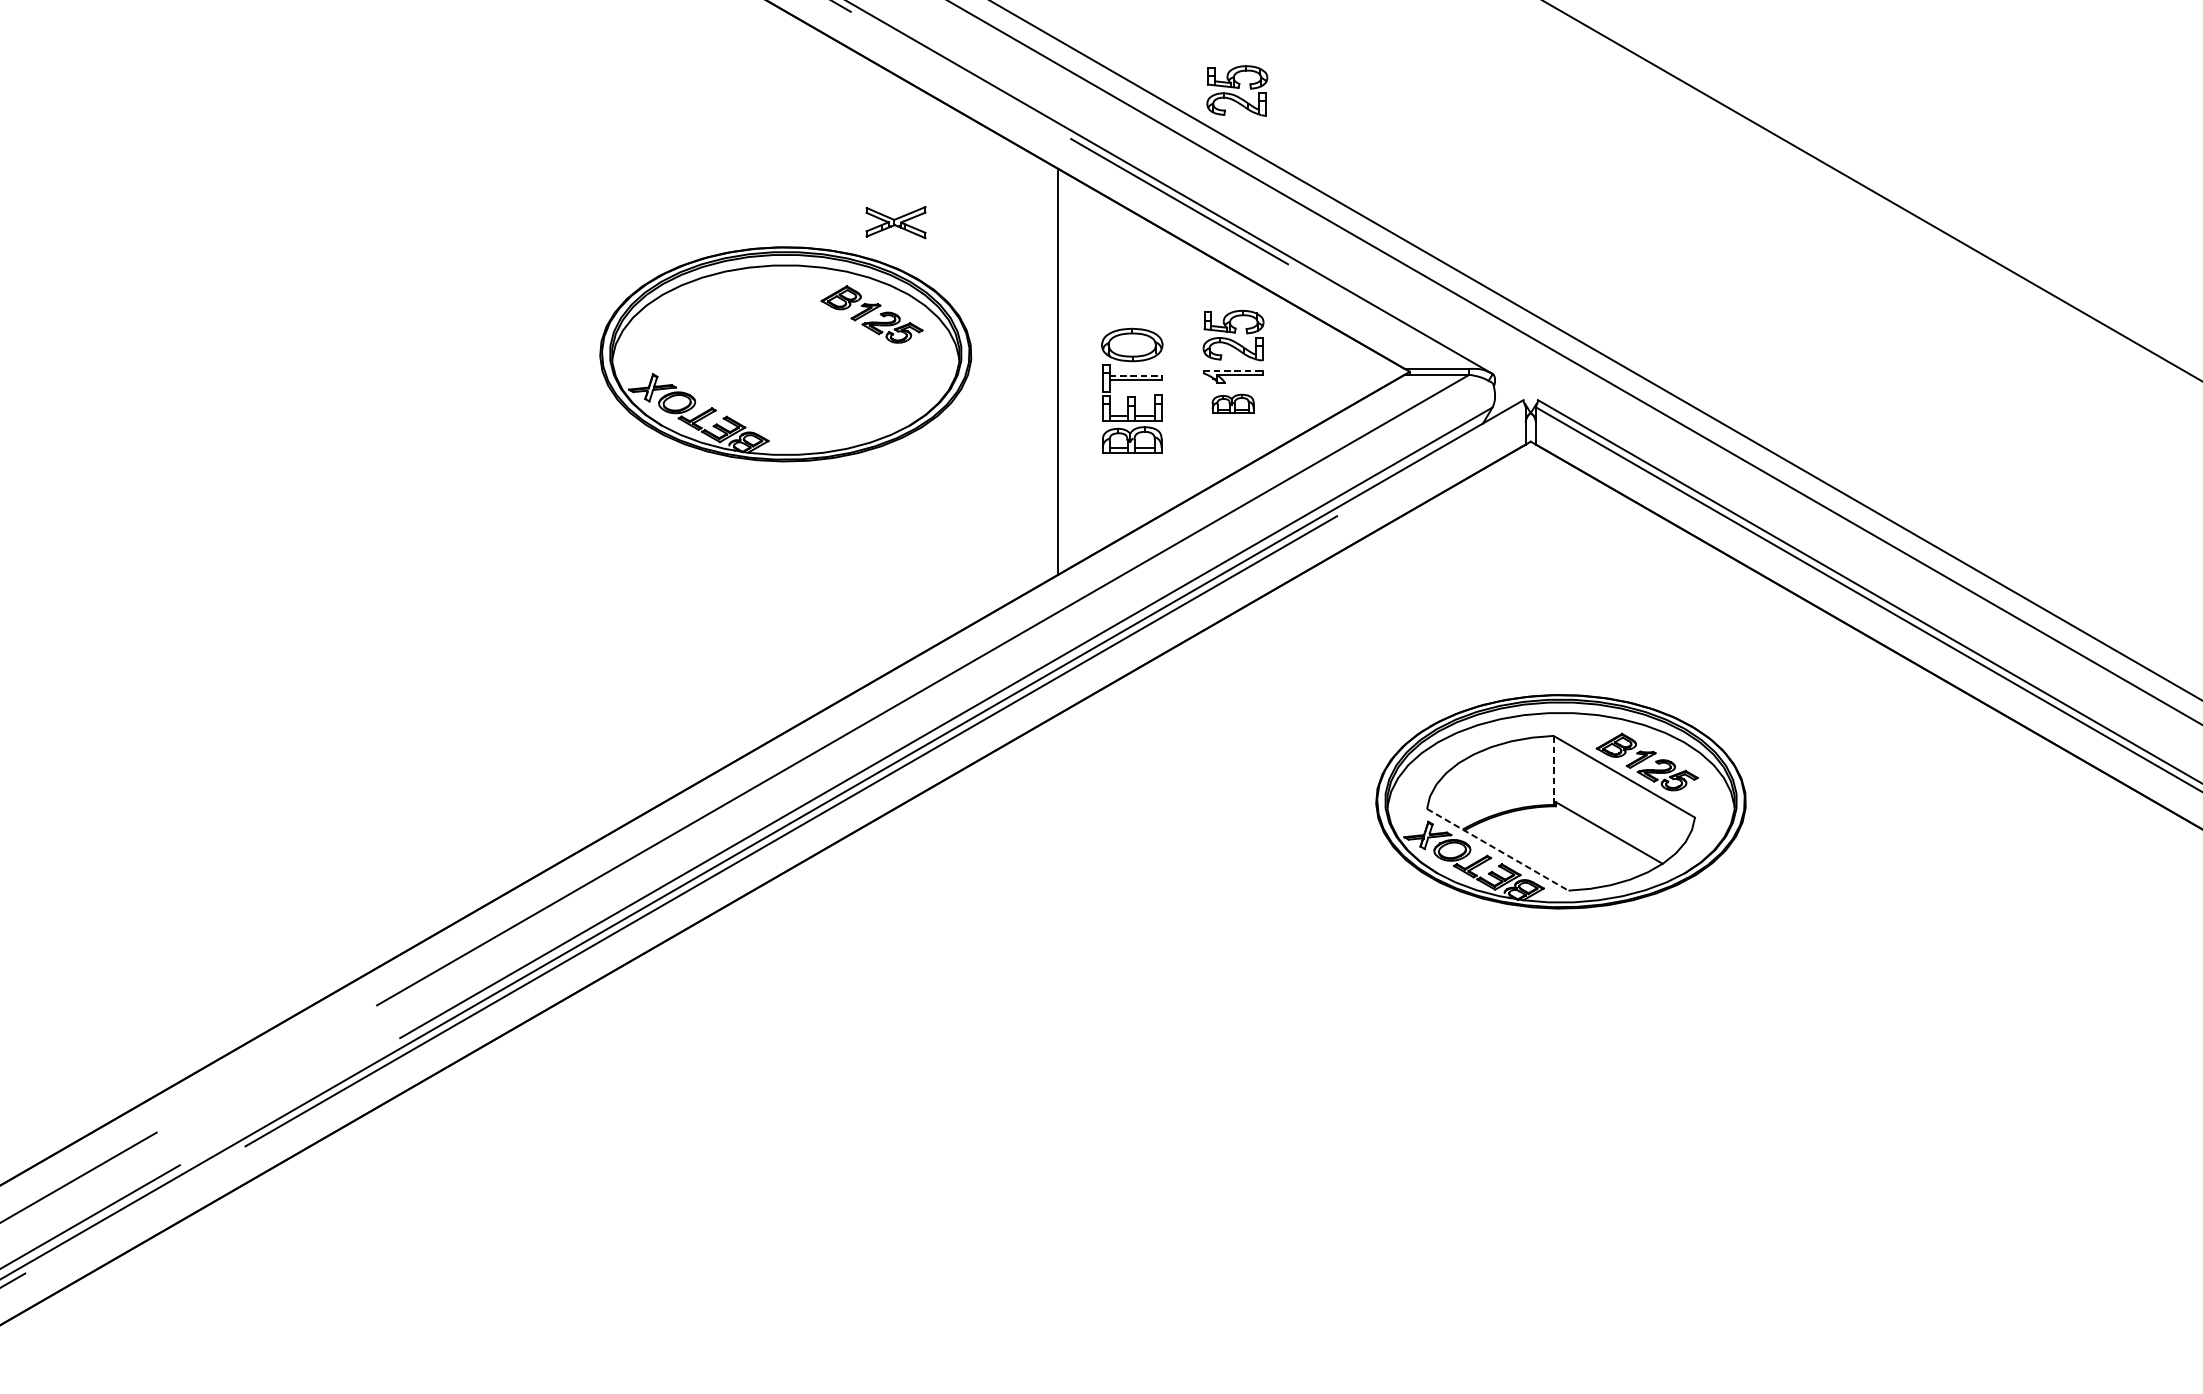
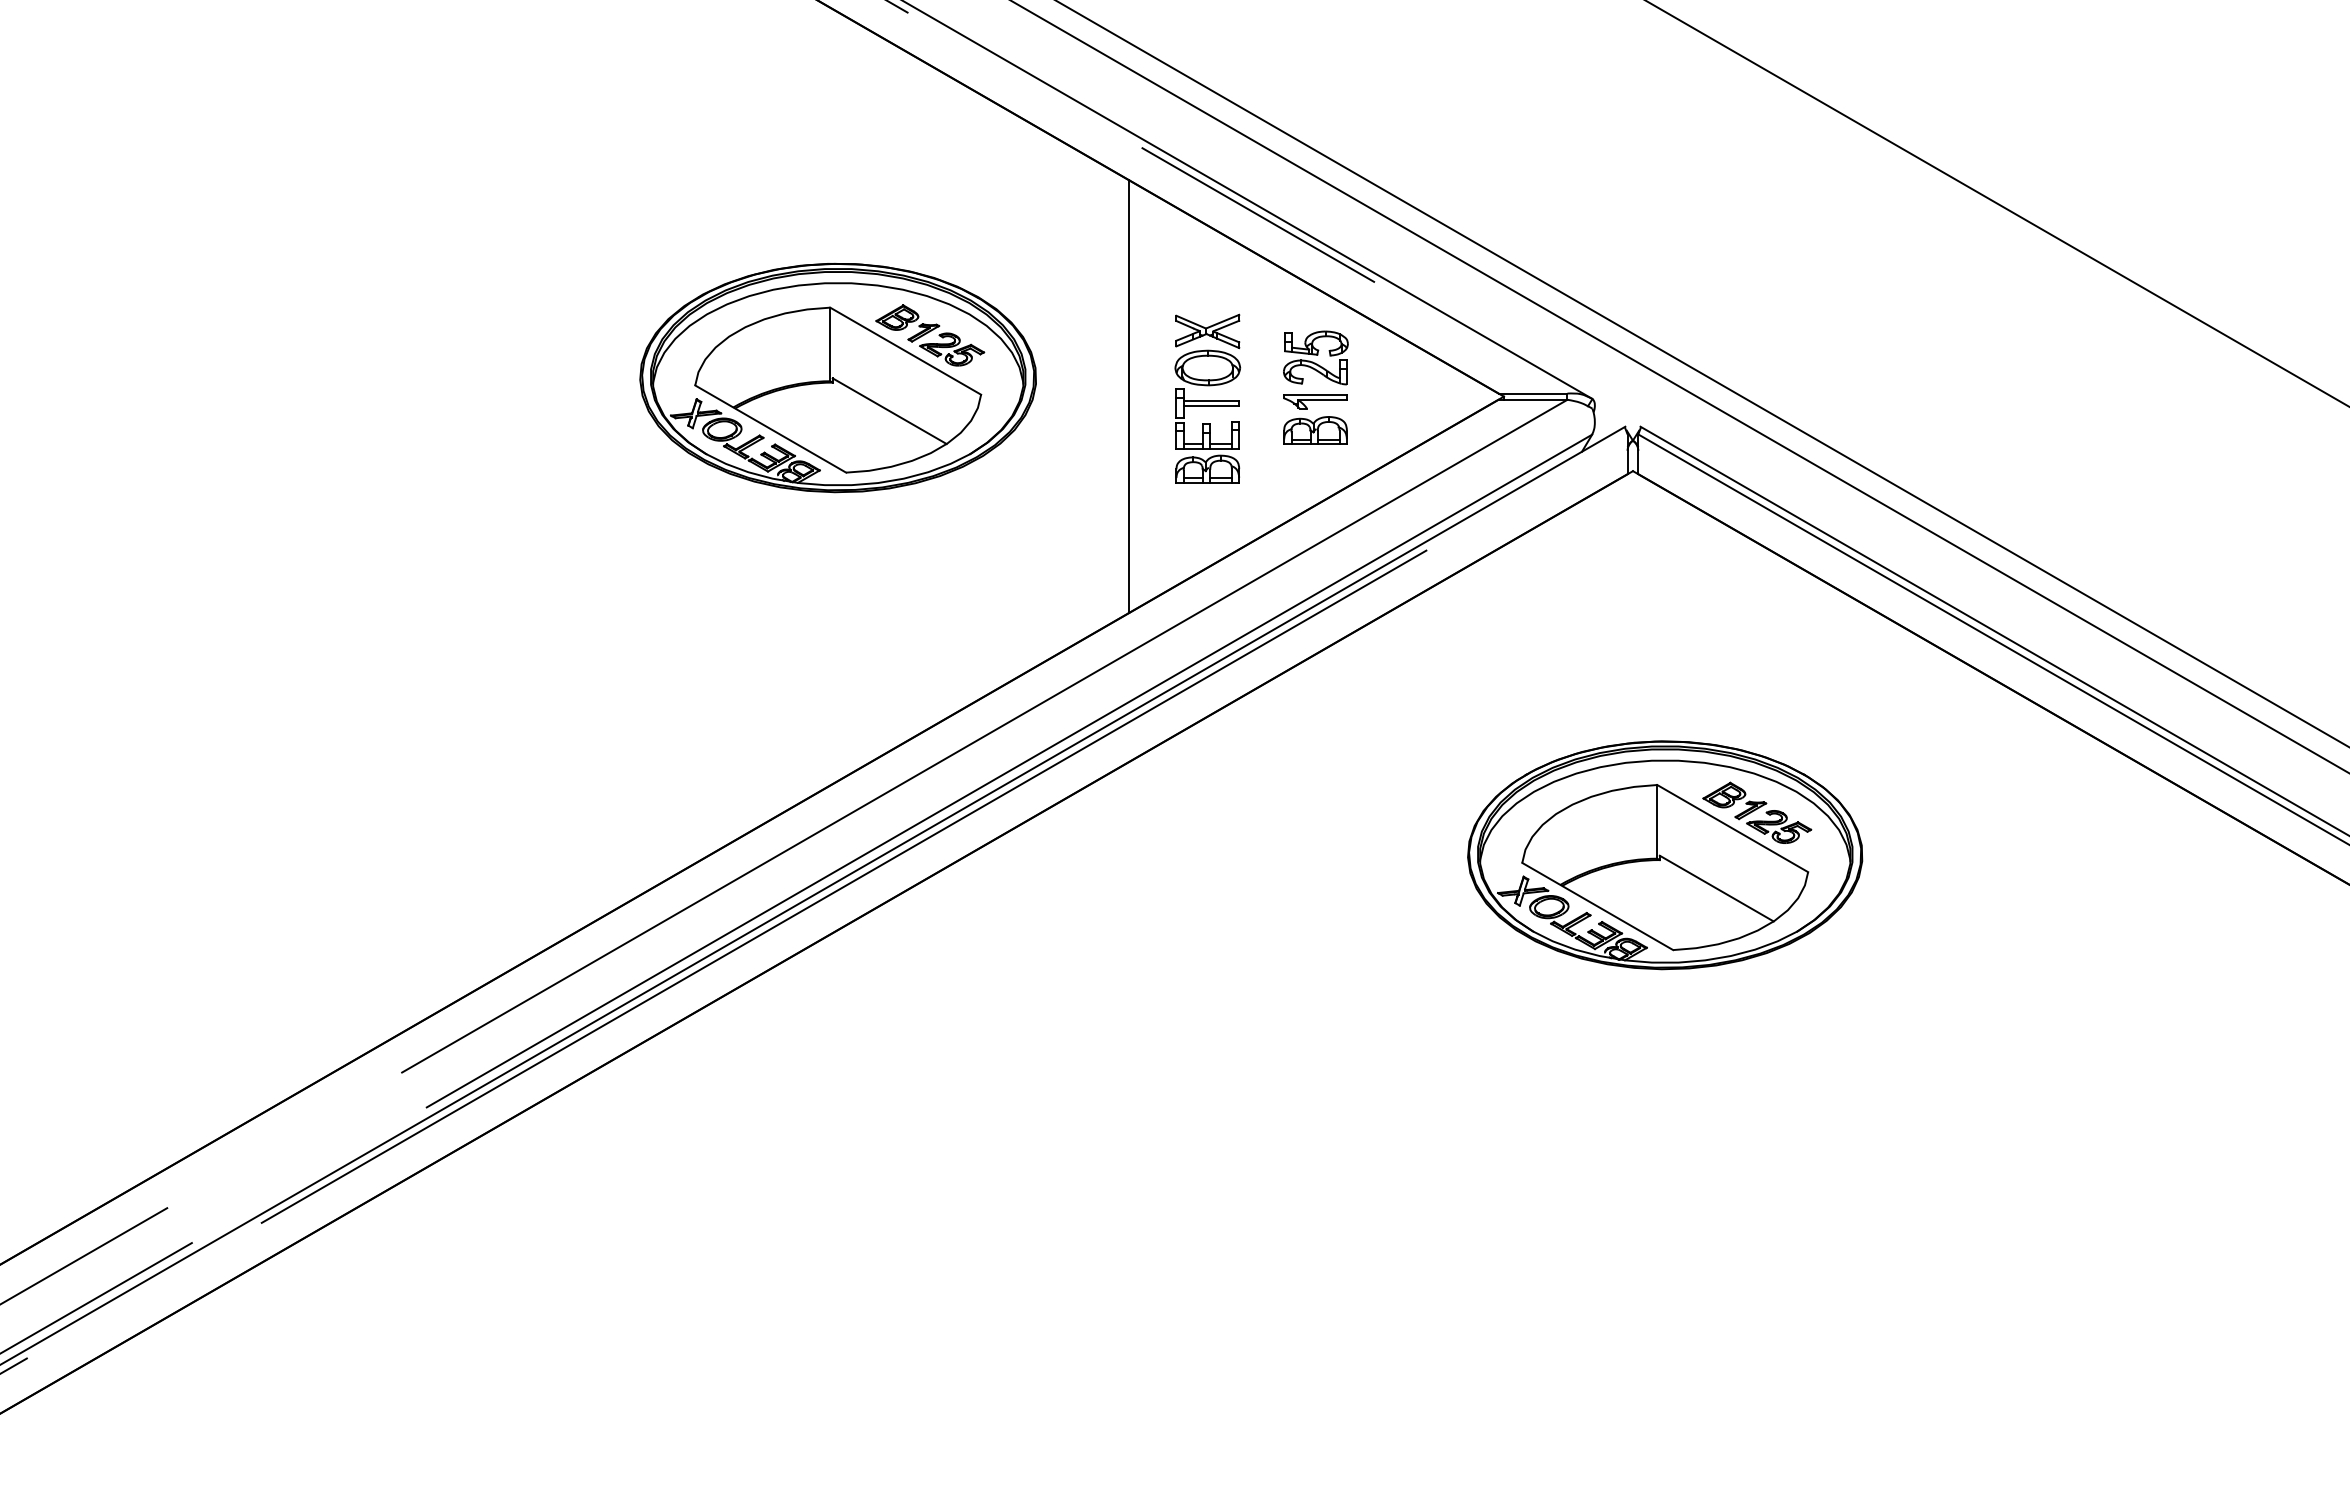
part: (1236, 90) -> (1319, 96), removed
part: (895, 222) -> (1207, 331), moved
part: (786, 365) -> (838, 389), added
line: (1233, 370) -> (1315, 395), dashed -> solid
line: (1135, 375) -> (1211, 400), dashed -> solid
part: (1233, 403) -> (1315, 430), size x1.43
line: (1553, 770) -> (1657, 821), dashed -> solid
line: (1498, 849) -> (1598, 906), dashed -> solid

